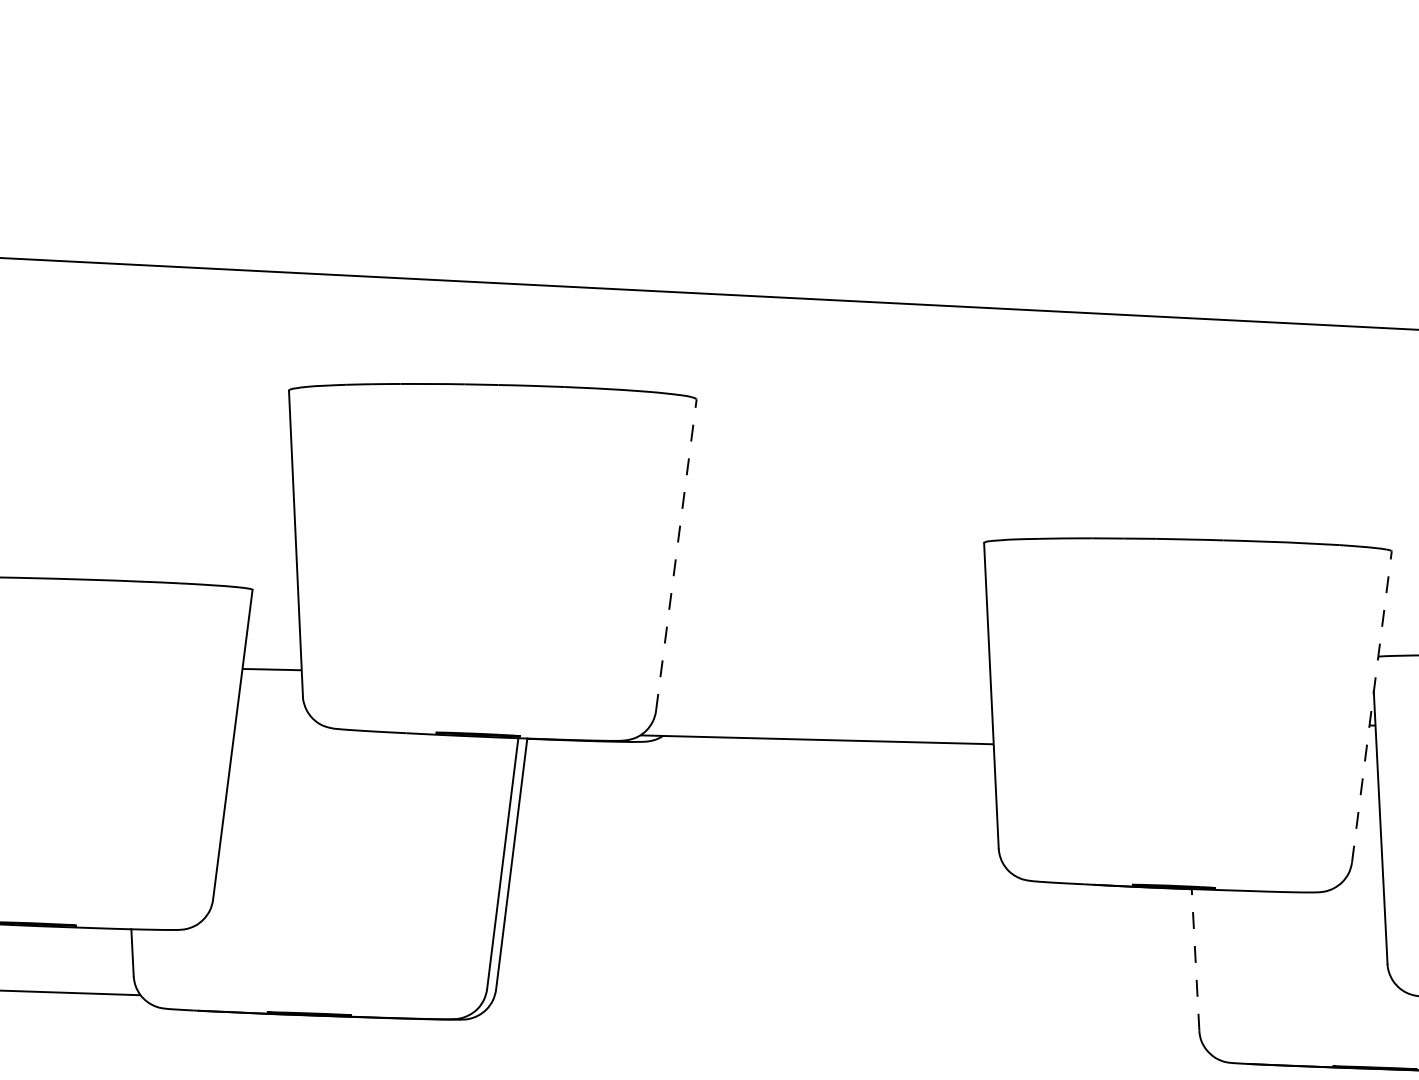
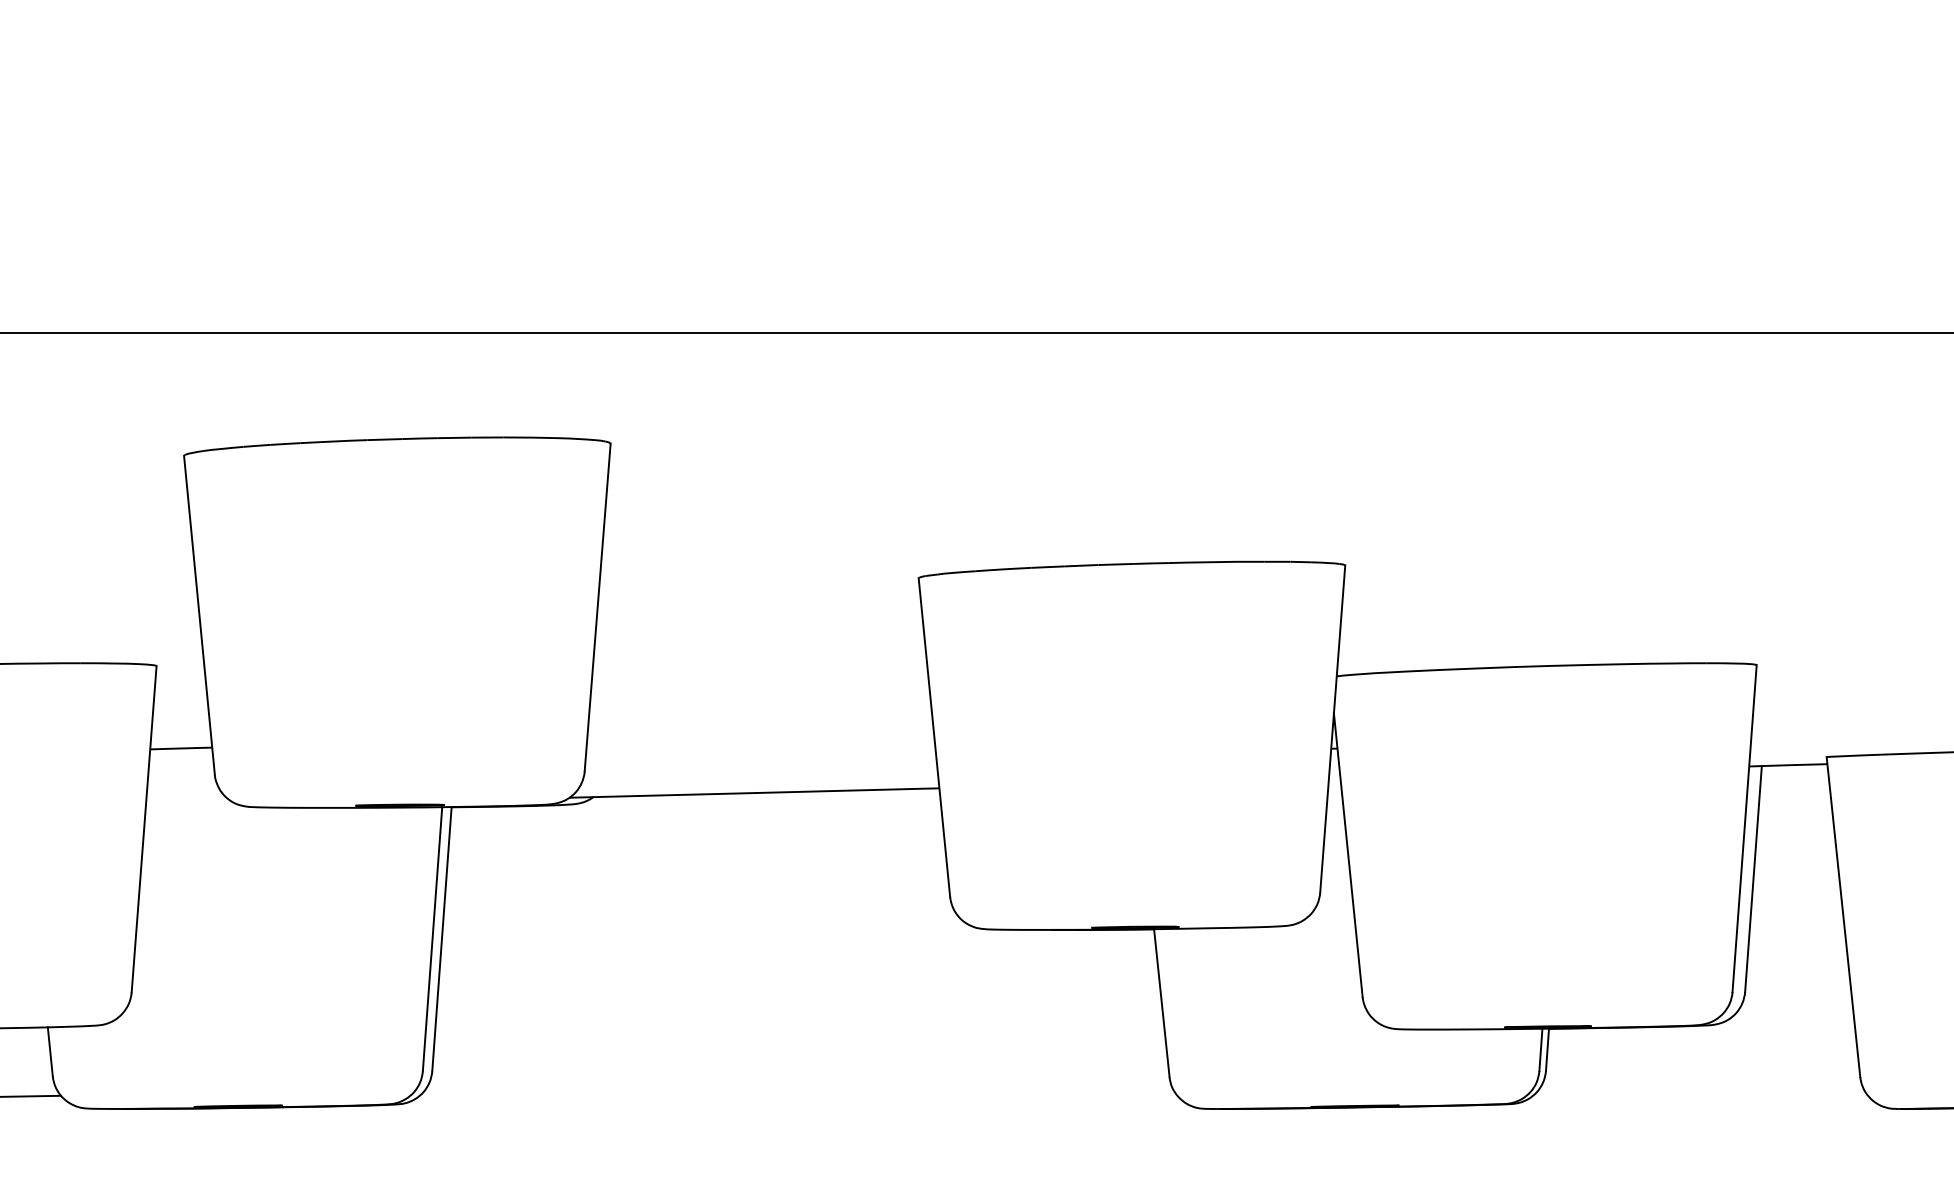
line: (676, 554) -> (597, 606), dashed -> solid
line: (1371, 706) -> (1332, 728), dashed -> solid
line: (1195, 959) -> (1161, 1002), dashed -> solid

